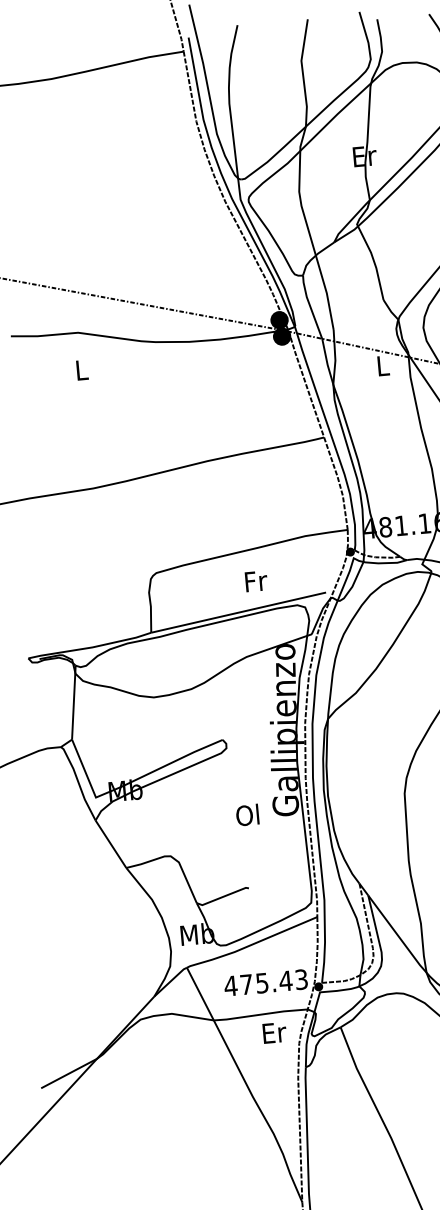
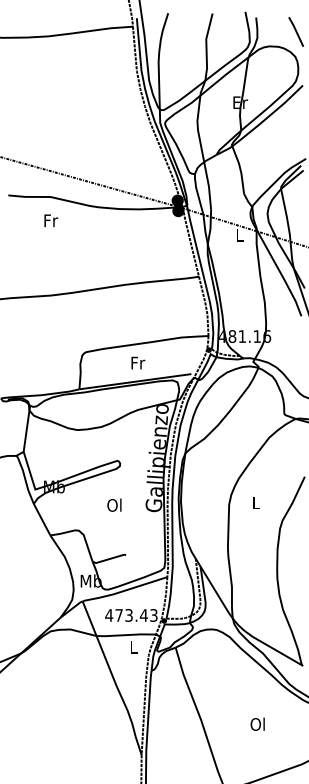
text: (82, 369) -> (51, 220), L -> Fr
text: (256, 580) -> (138, 362), moved
text: (247, 813) -> (114, 504), moved
text: (261, 981) -> (128, 614), 475.43 -> 473.43
text: (273, 1033) -> (133, 647), Er -> L

